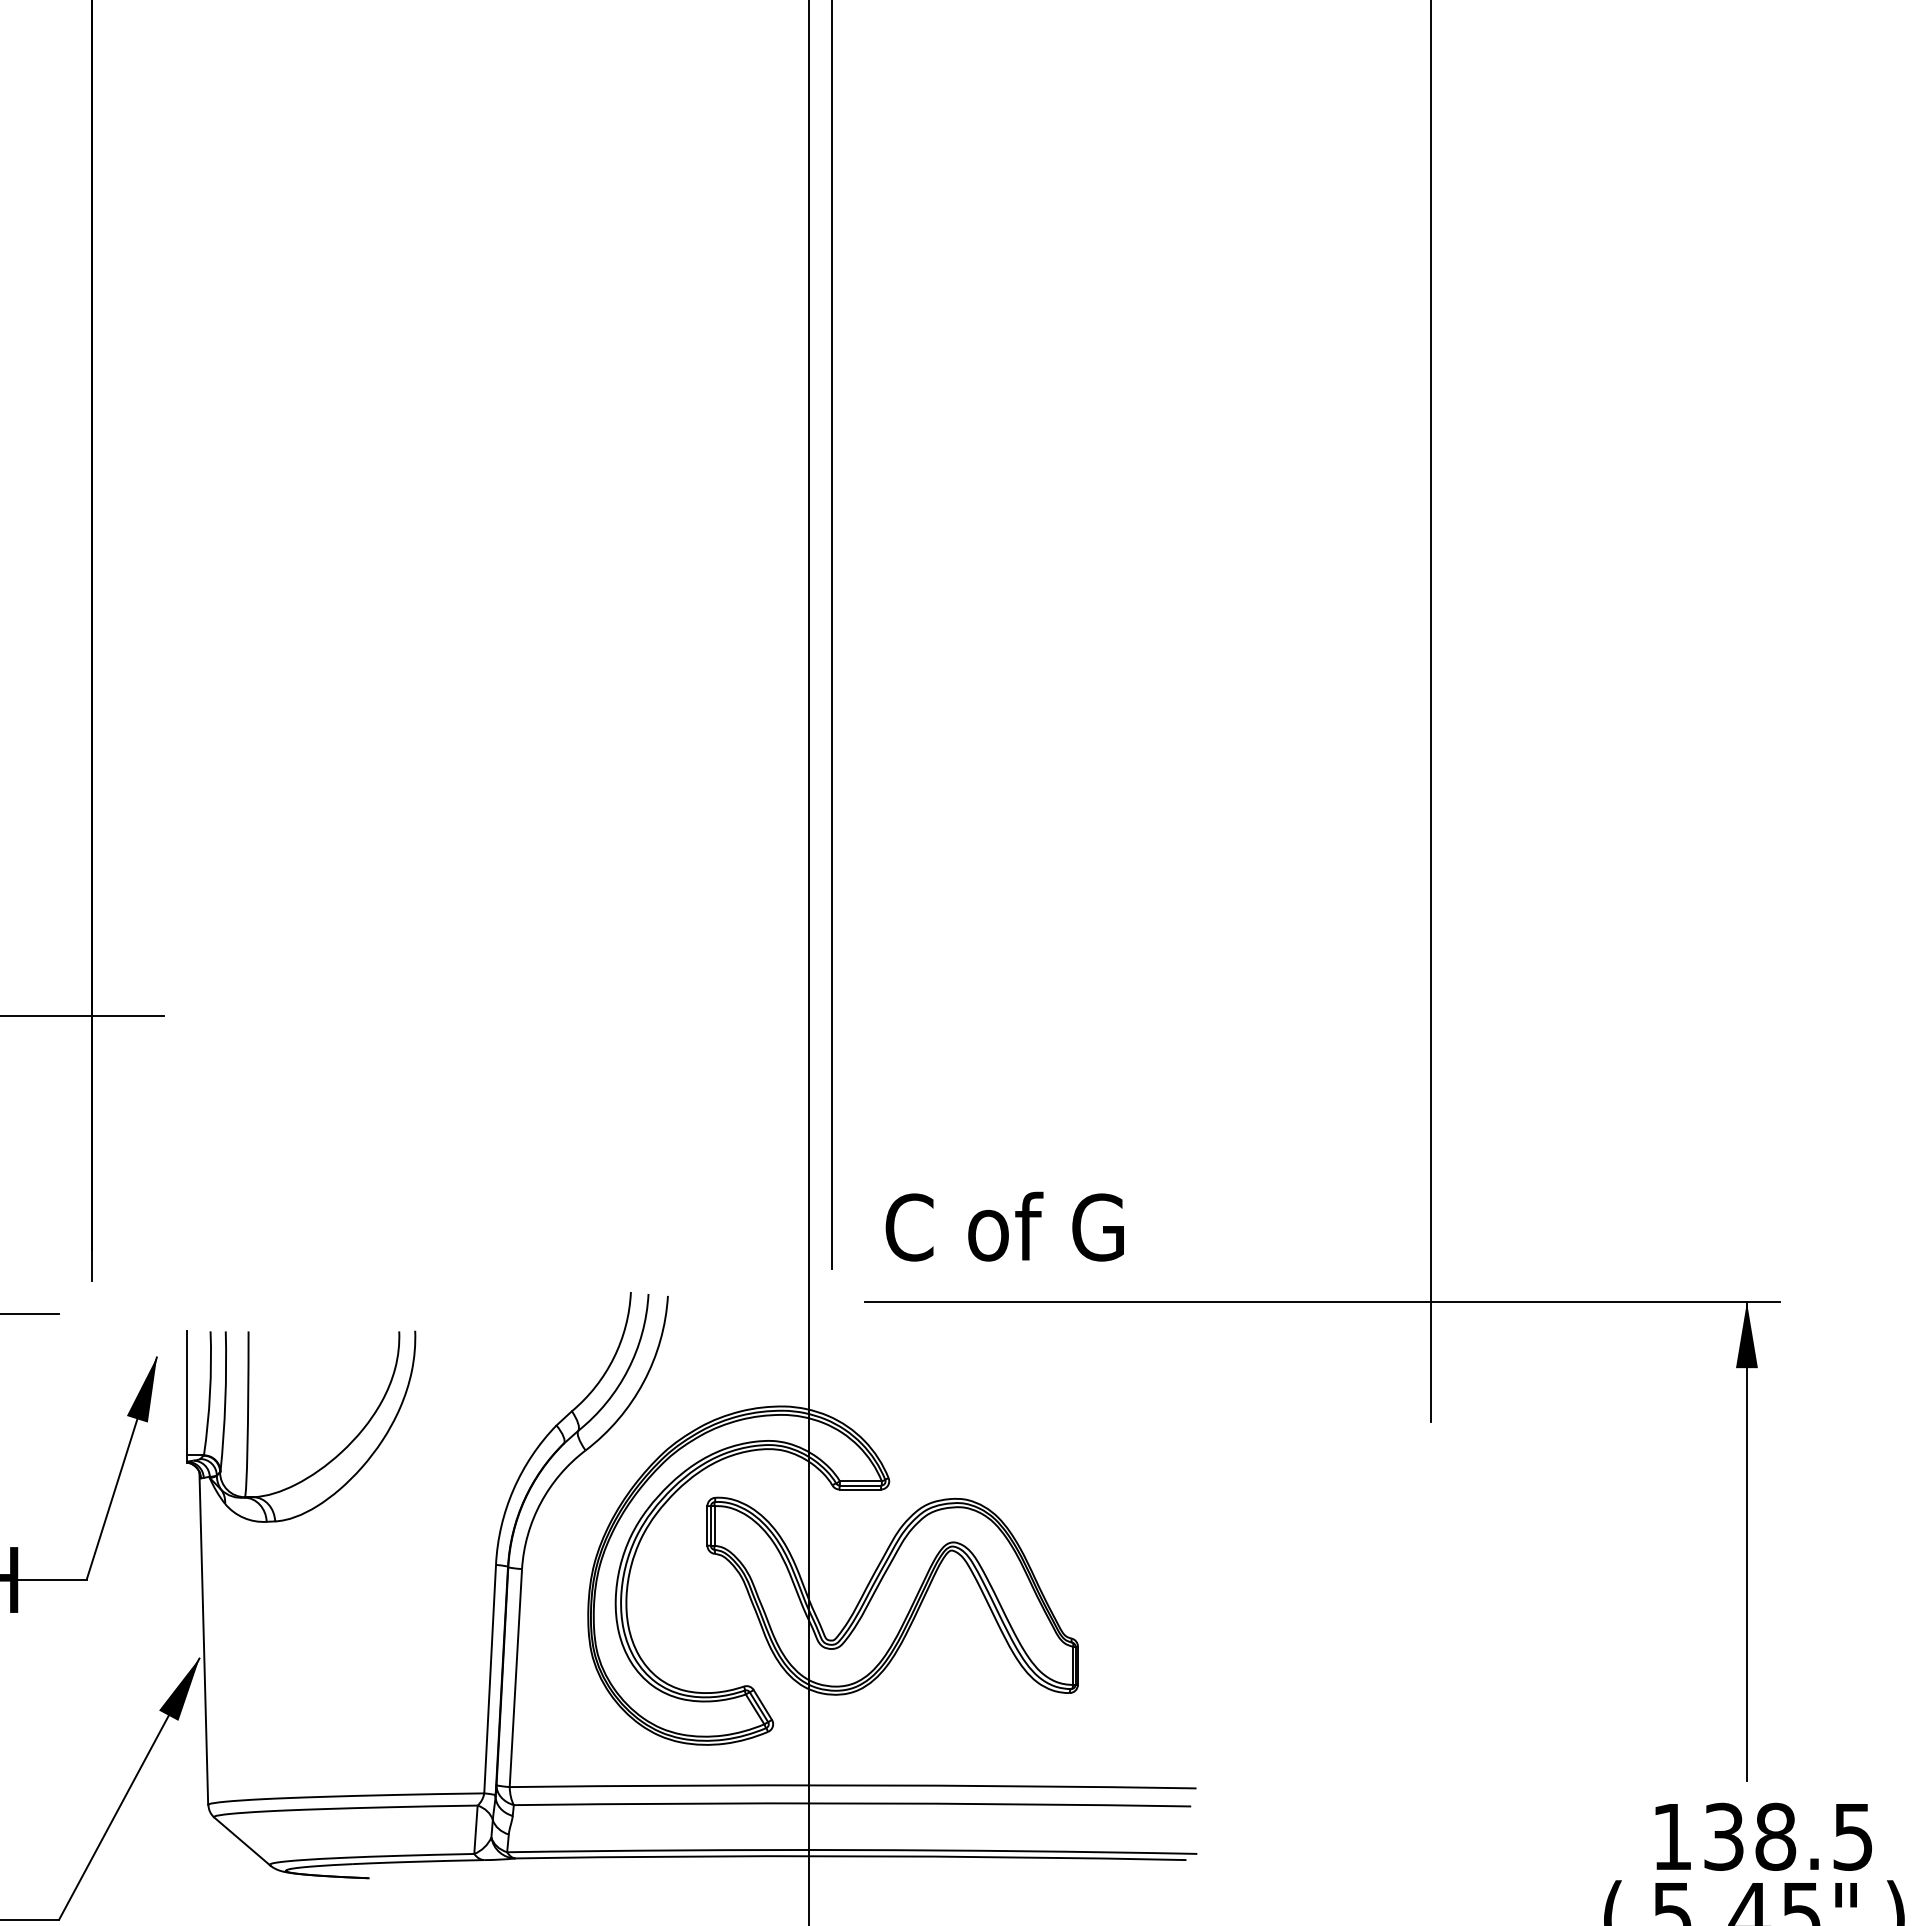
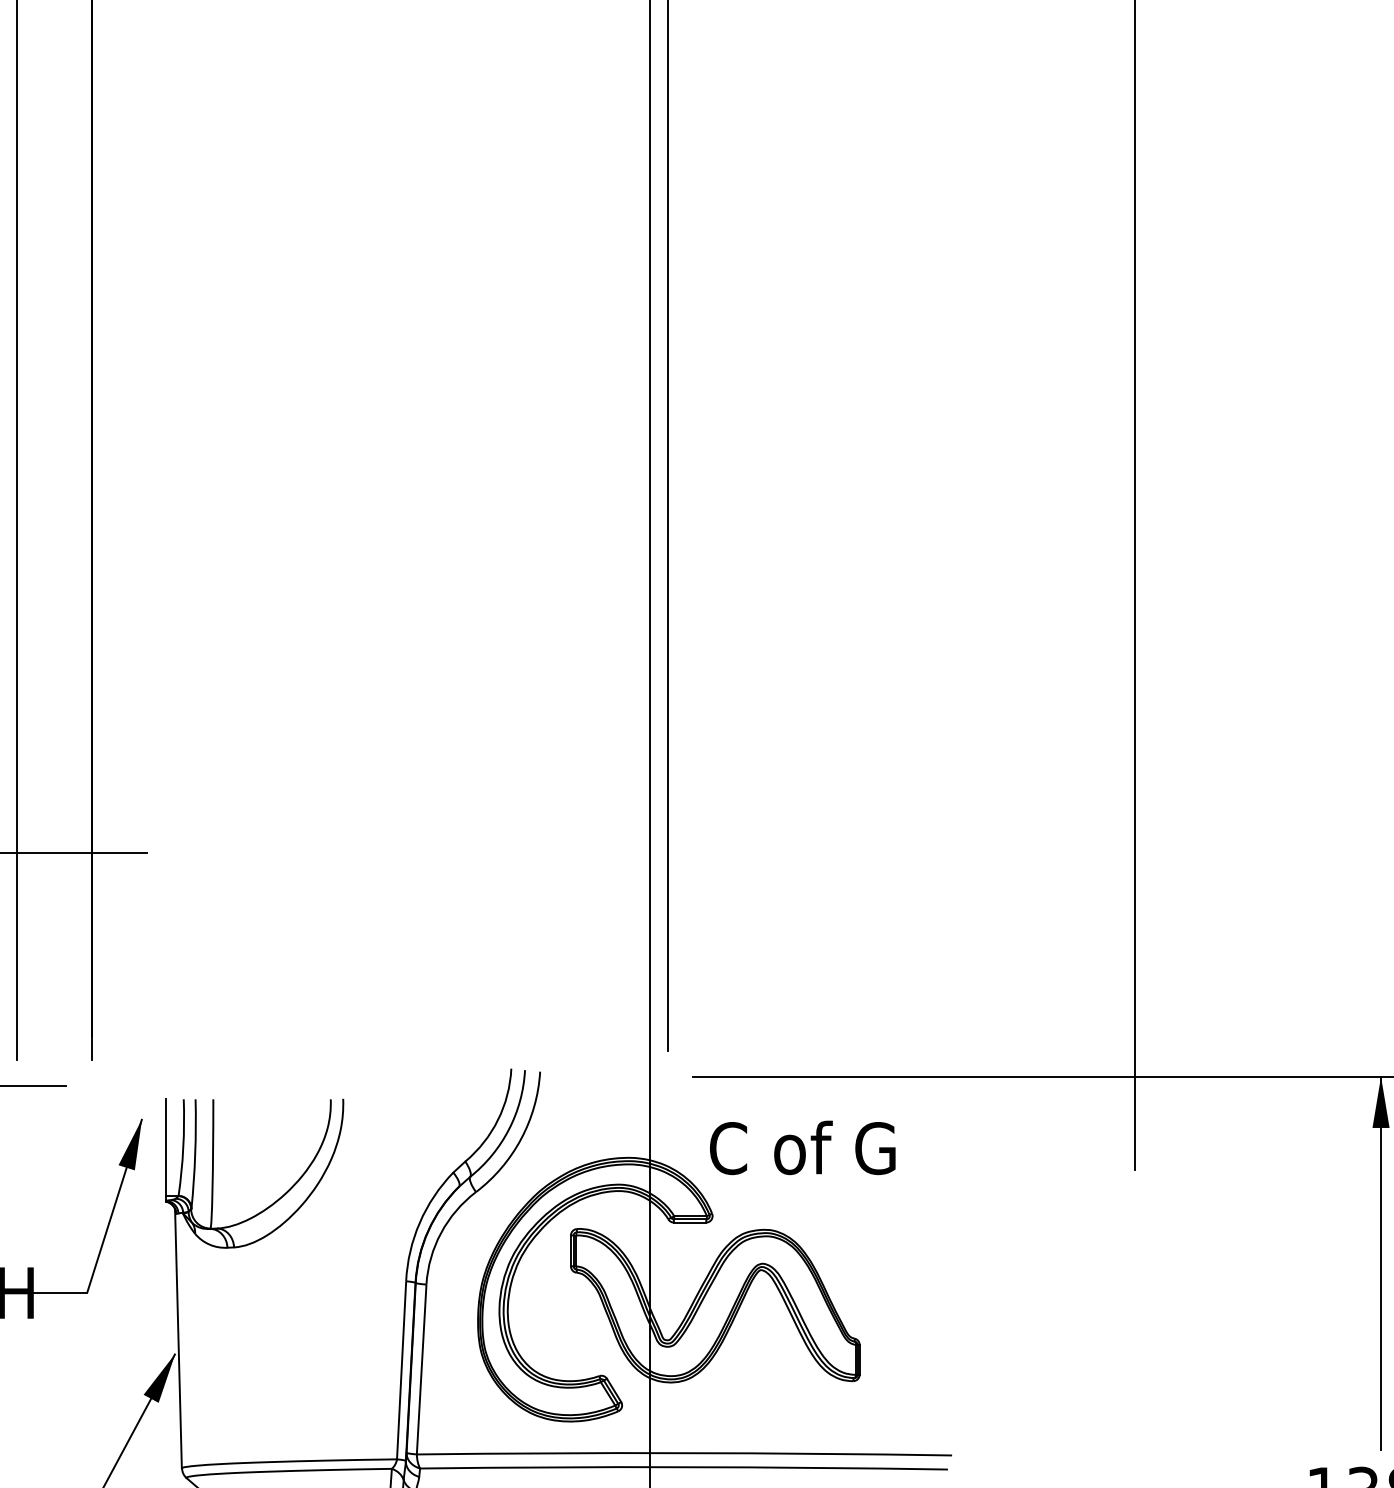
text: (1004, 1226) -> (802, 1147), moved

